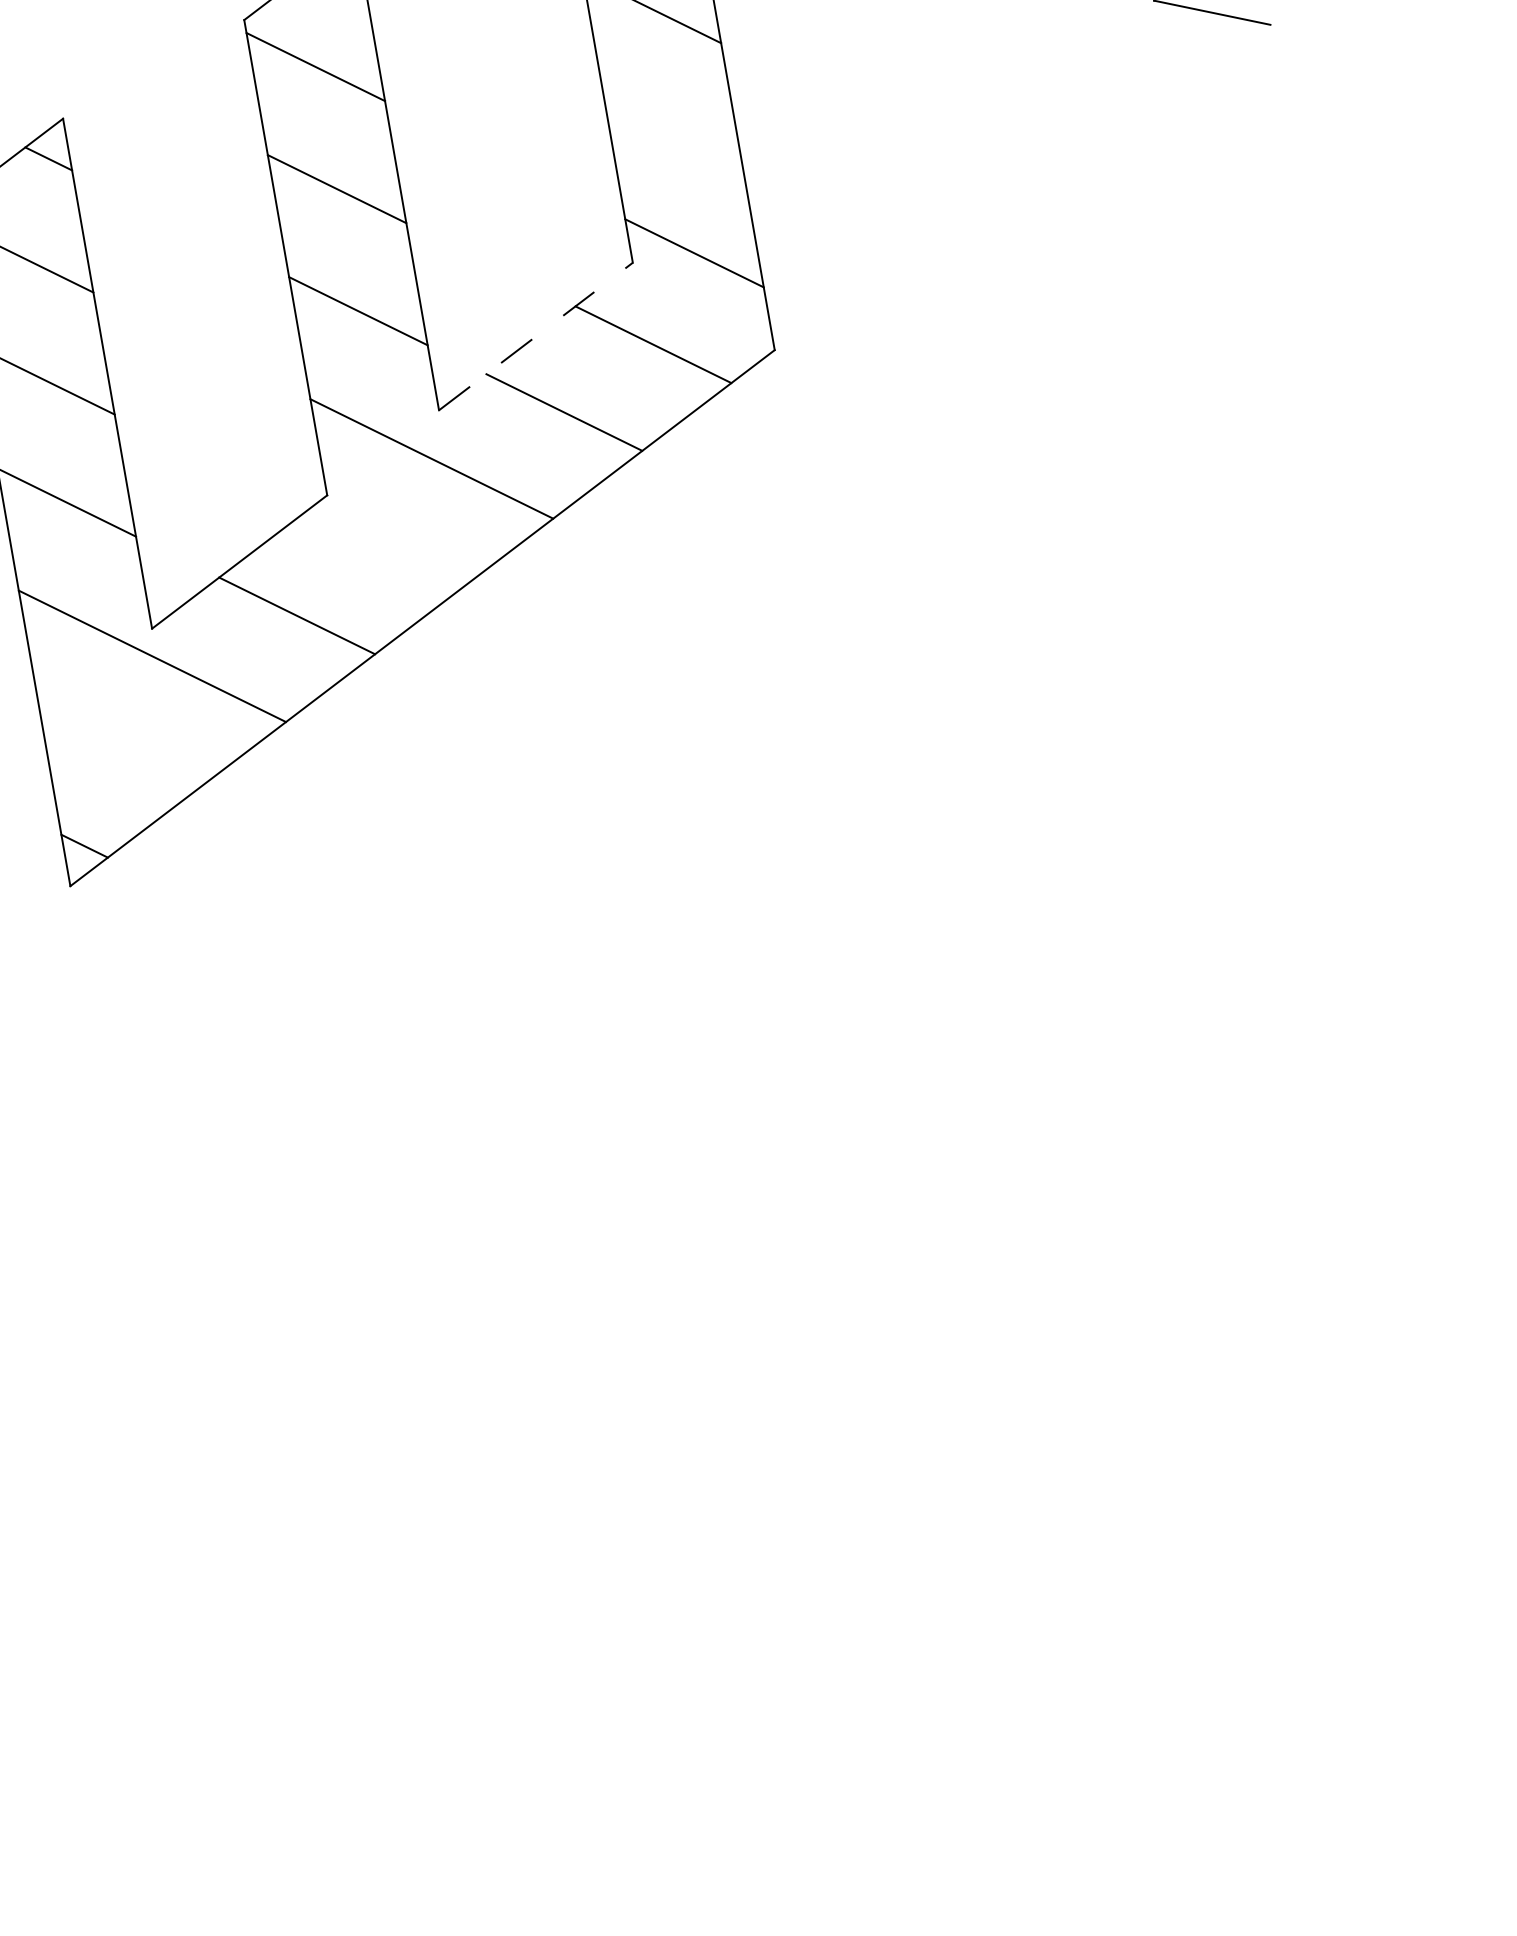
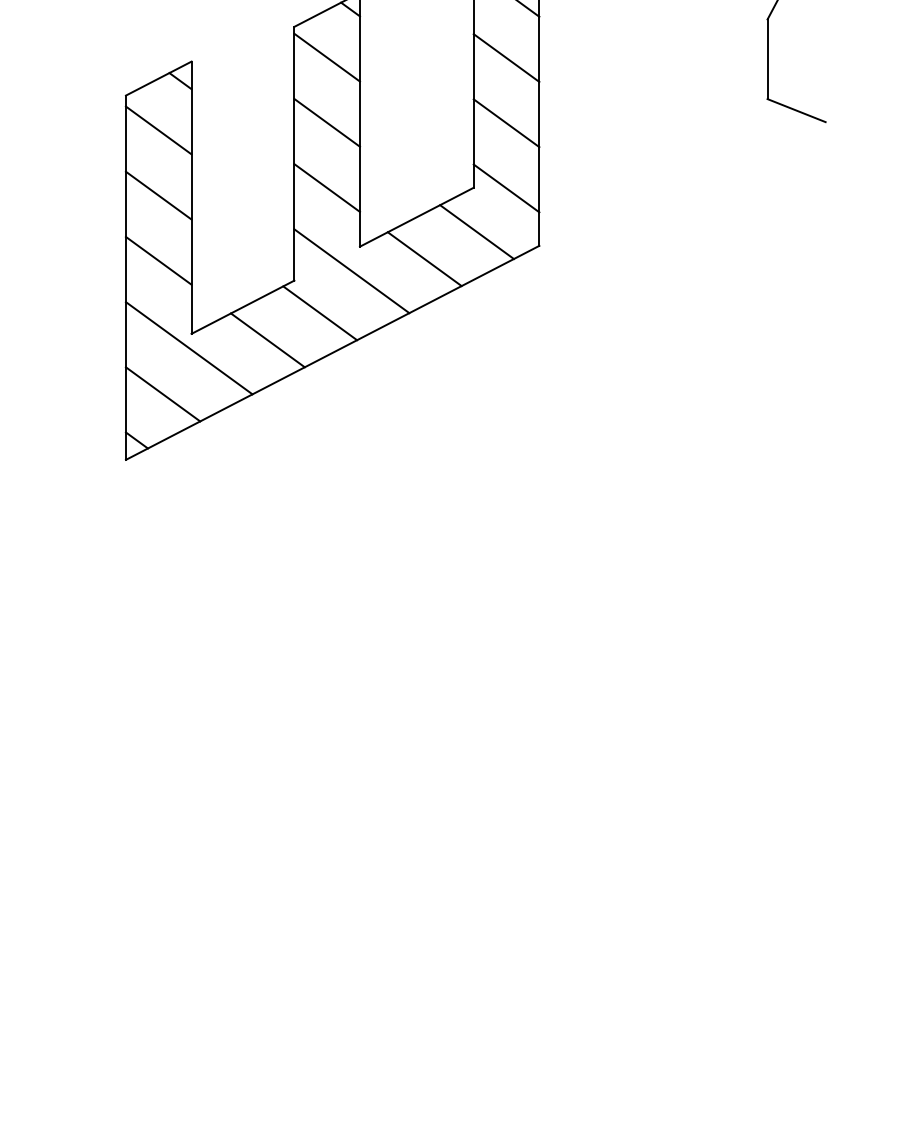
line: (673, 131) -> (506, 123), added
line: (536, 334) -> (417, 216), dashed -> solid
line: (386, 548) -> (320, 313), added
line: (117, 751) -> (162, 394), added

